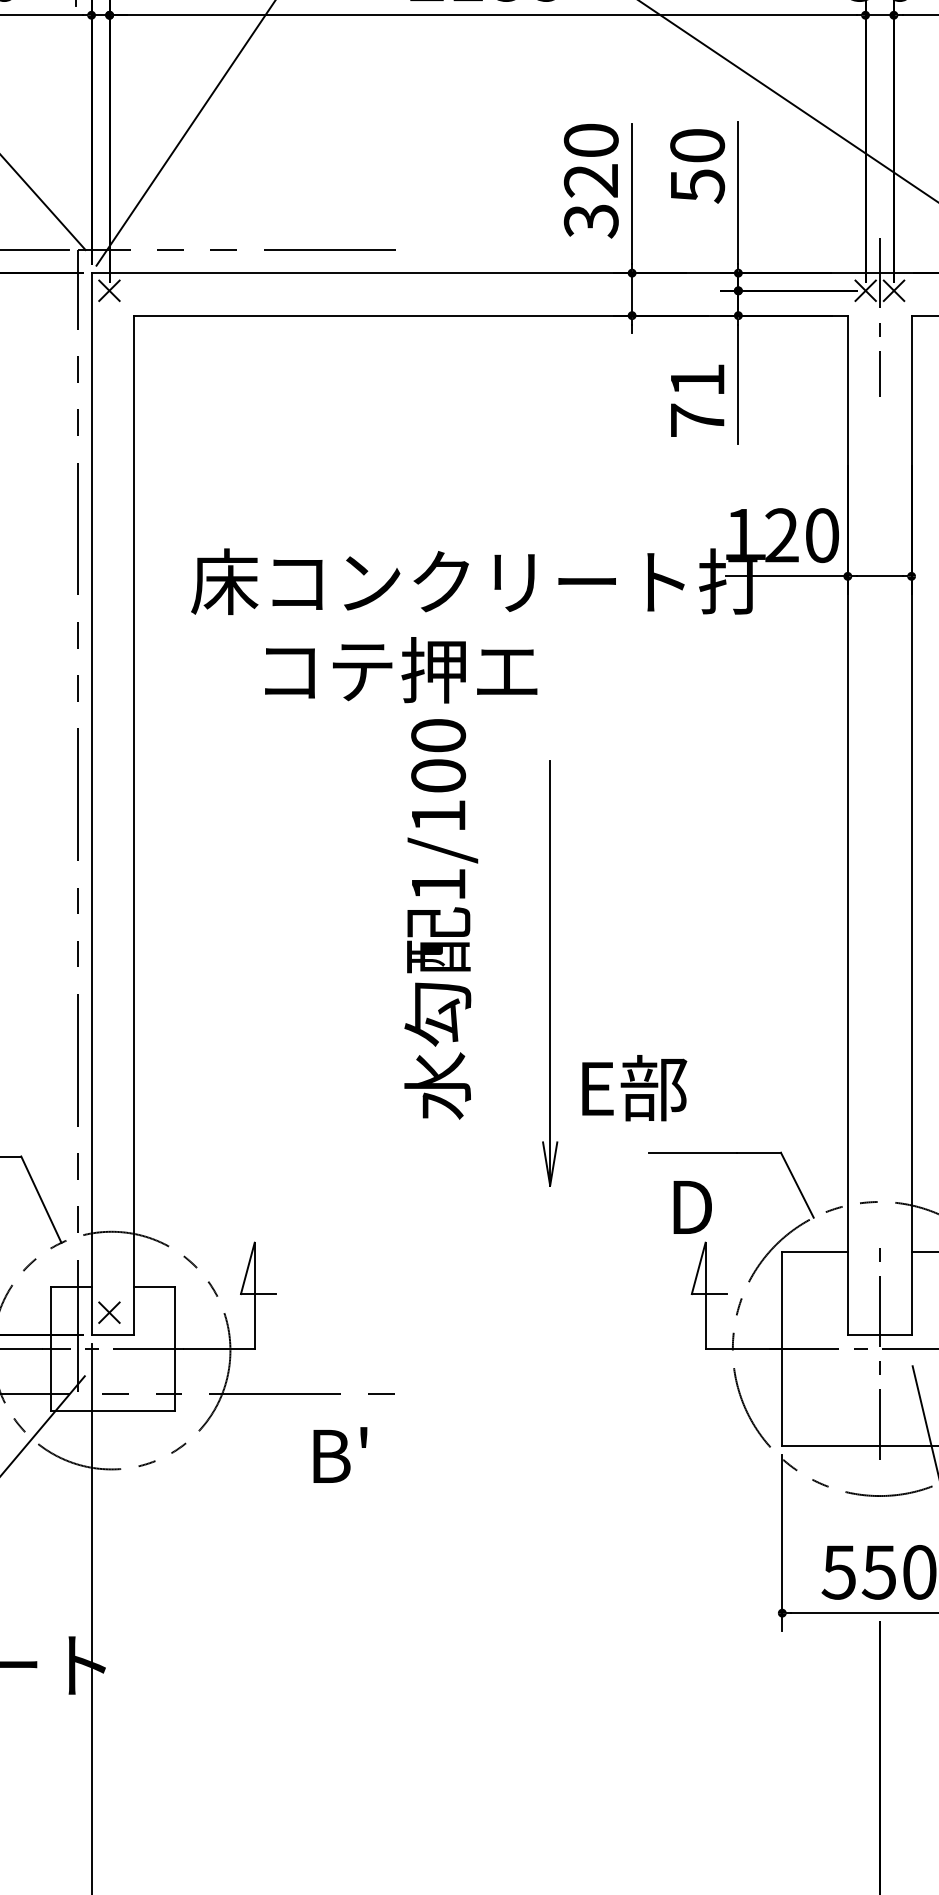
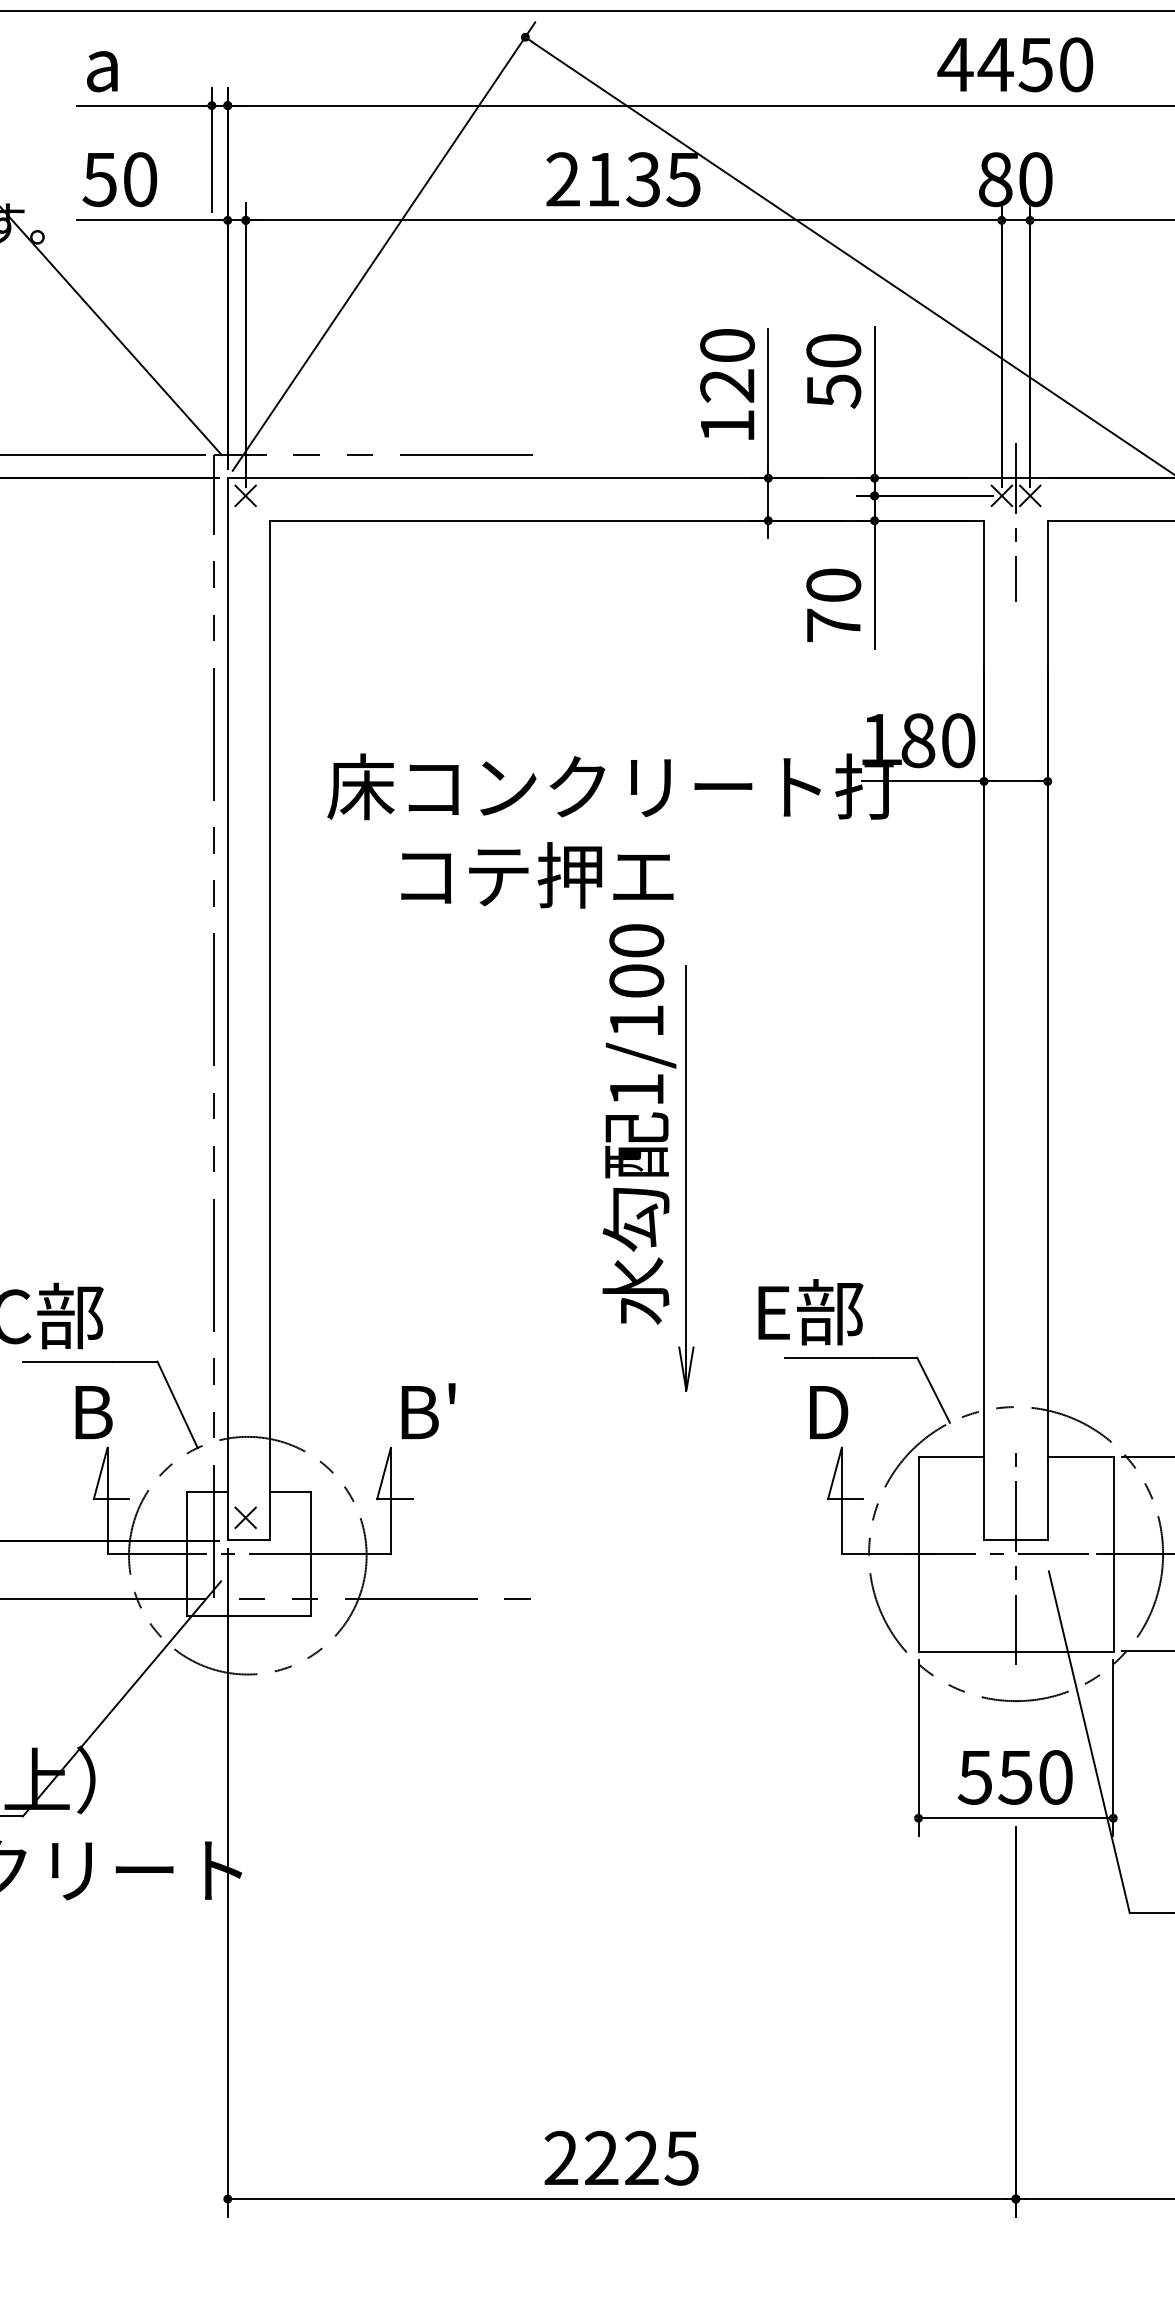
text: (591, 221) -> (727, 426), 320 -> 120
text: (697, 379) -> (833, 584), 71 -> 70
text: (782, 535) -> (918, 740), 120 -> 180
text: (441, 919) -> (639, 1124), moved
text: (634, 1088) -> (810, 1312), moved
text: (340, 1455) -> (428, 1411), moved

